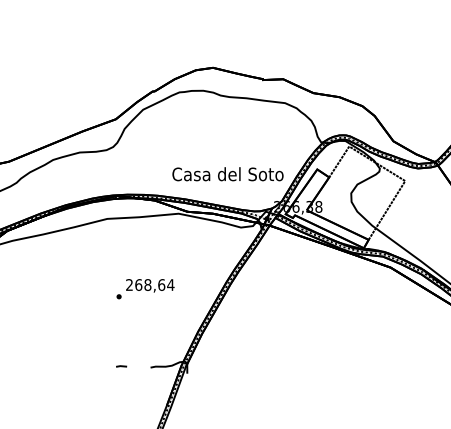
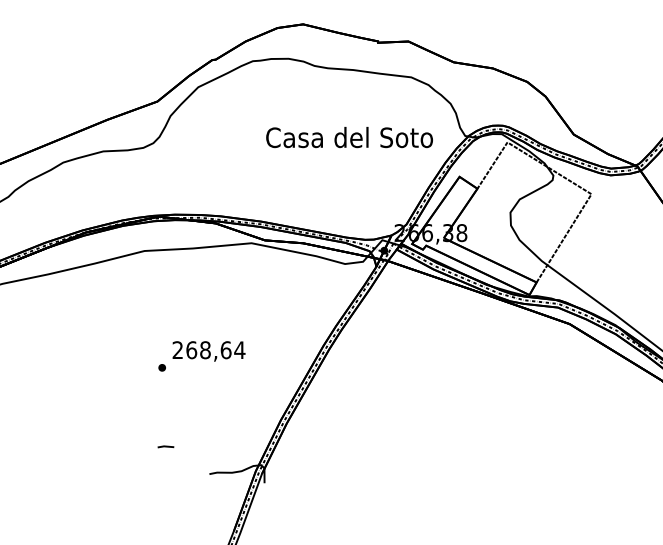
text: (227, 174) -> (348, 137), moved
line: (121, 366) -> (165, 446), moved

